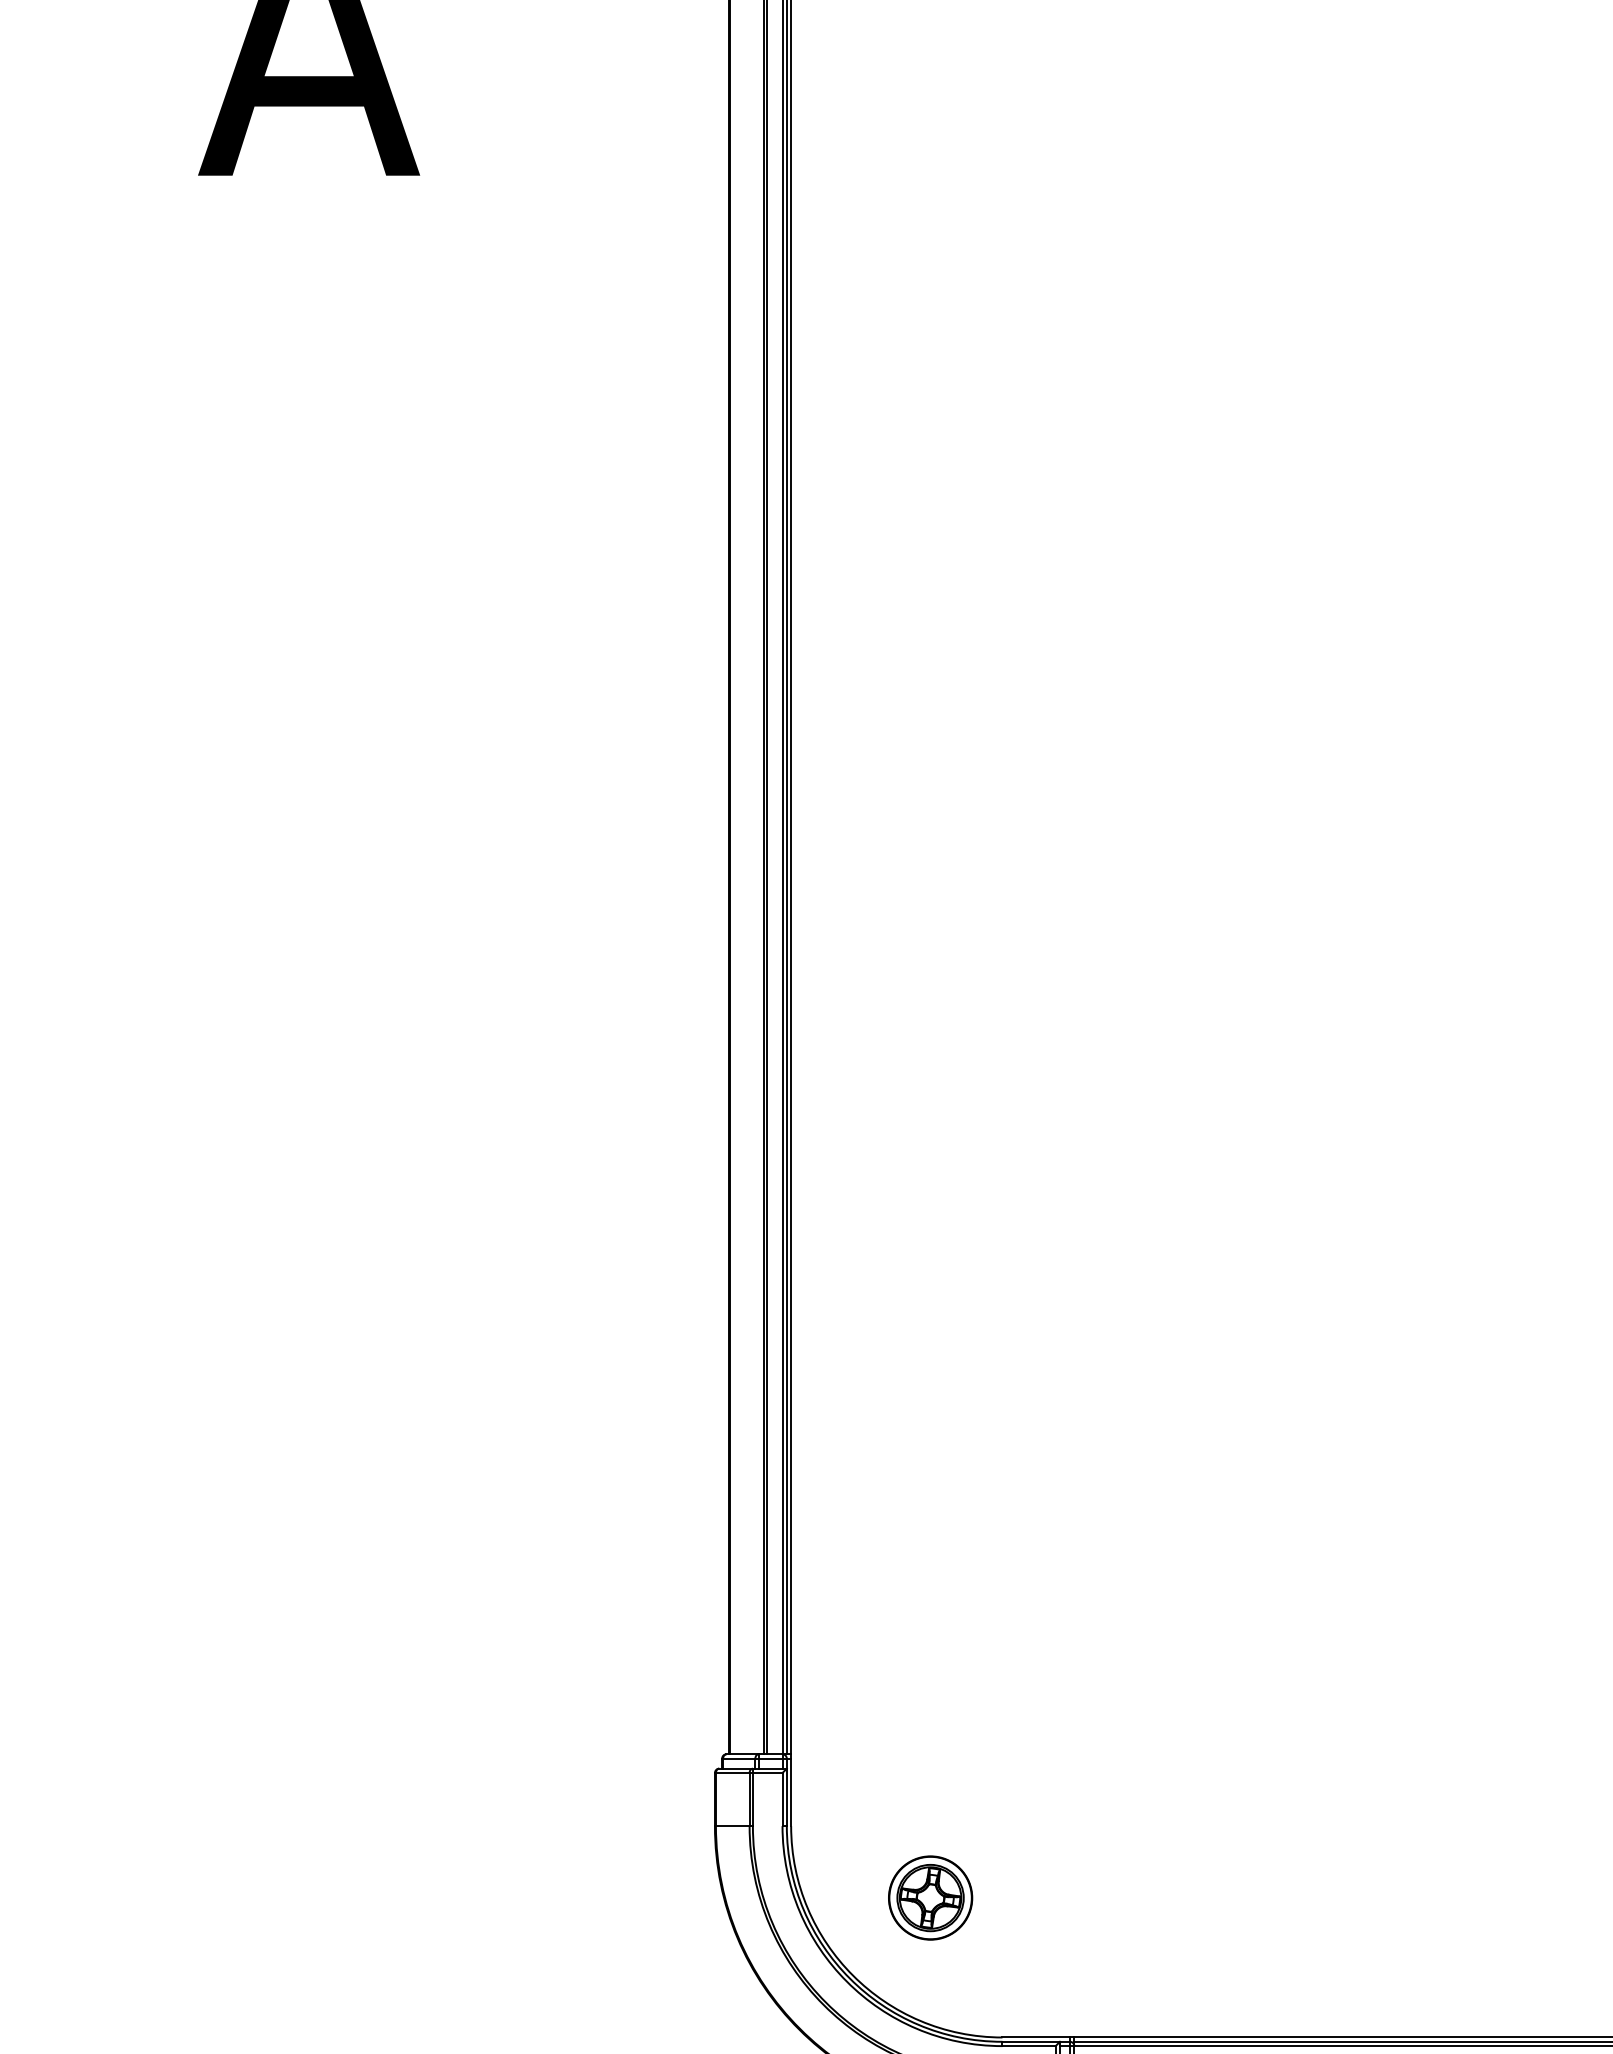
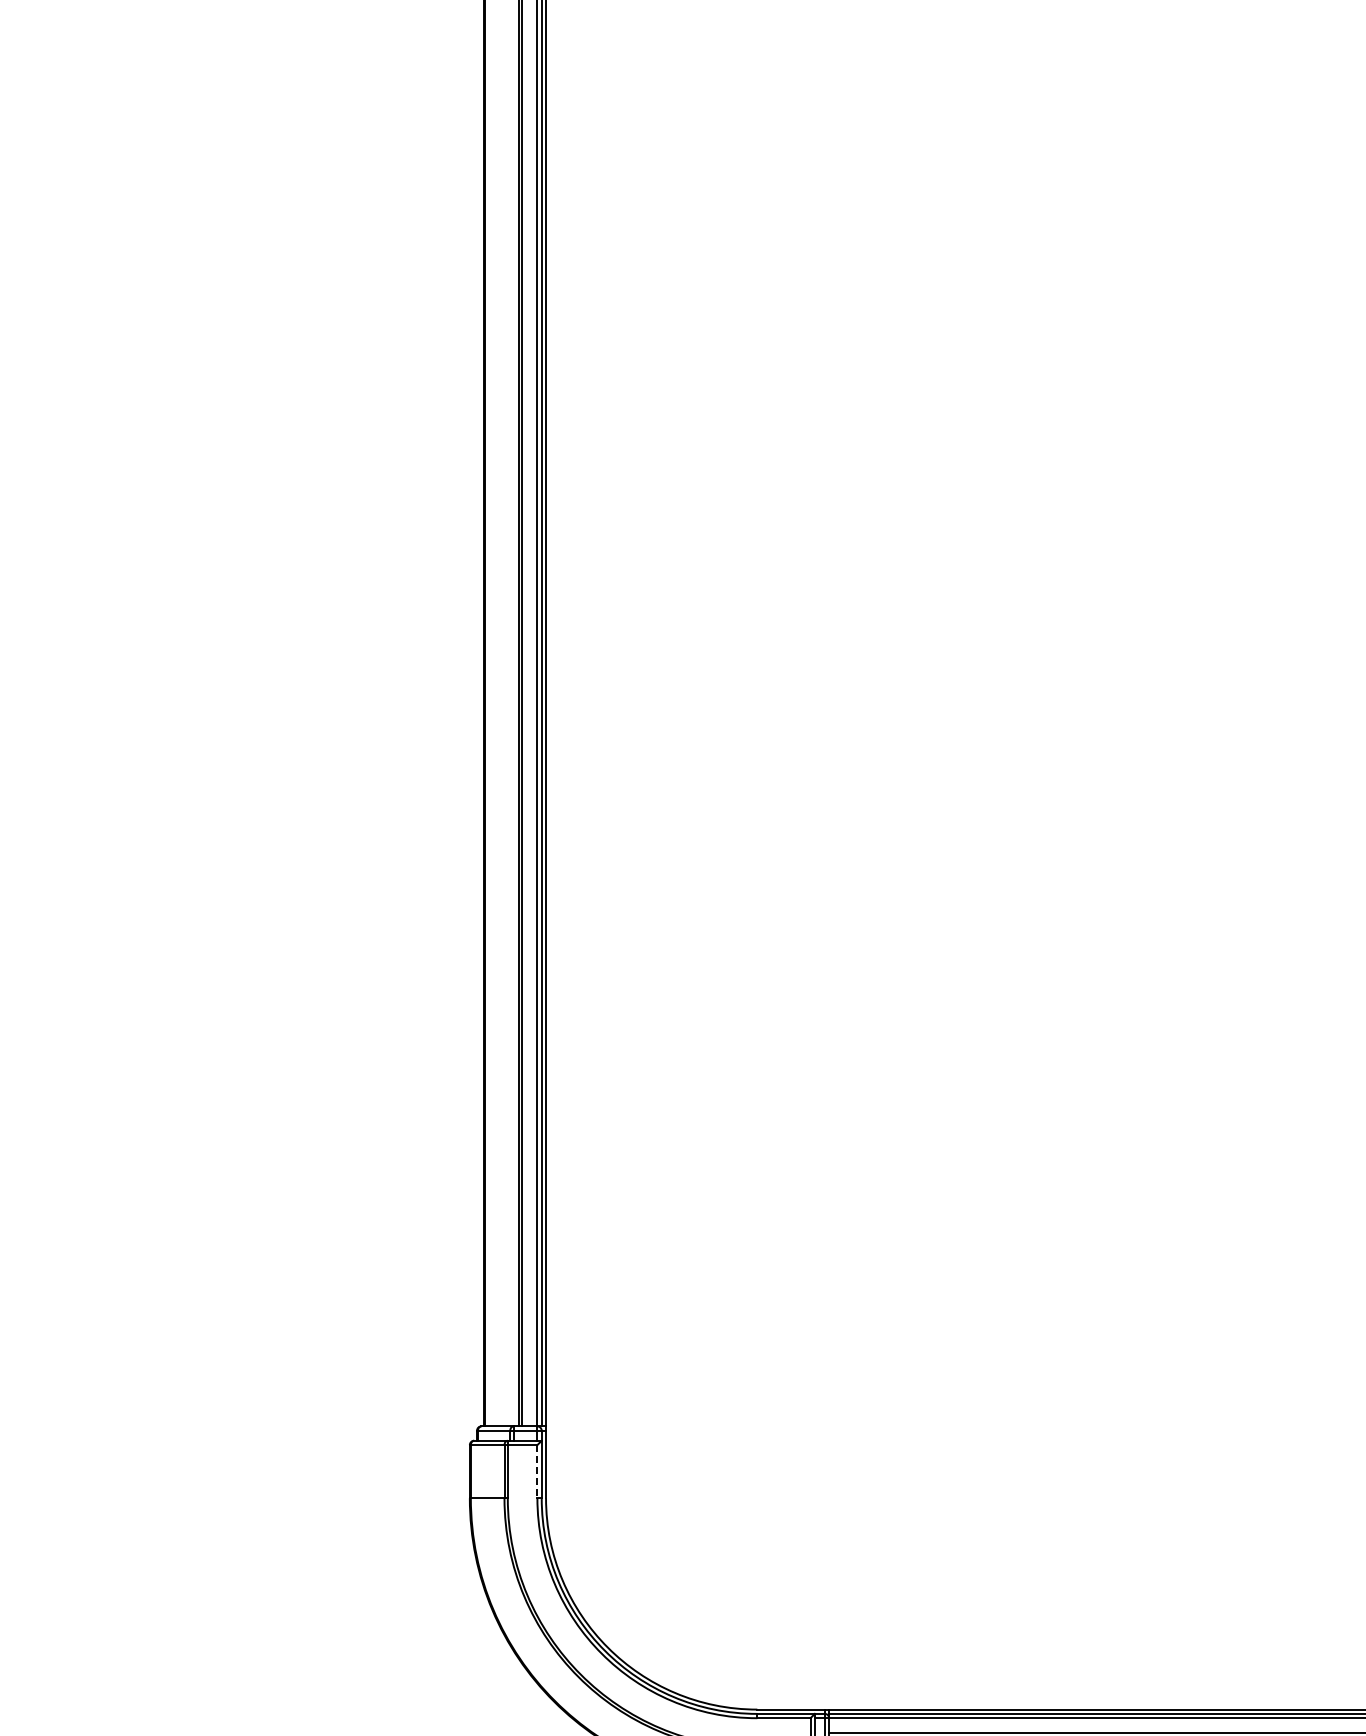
line: (782, 1799) -> (537, 1471), solid -> dashed
part: (930, 1897) -> (685, 1569), removed

